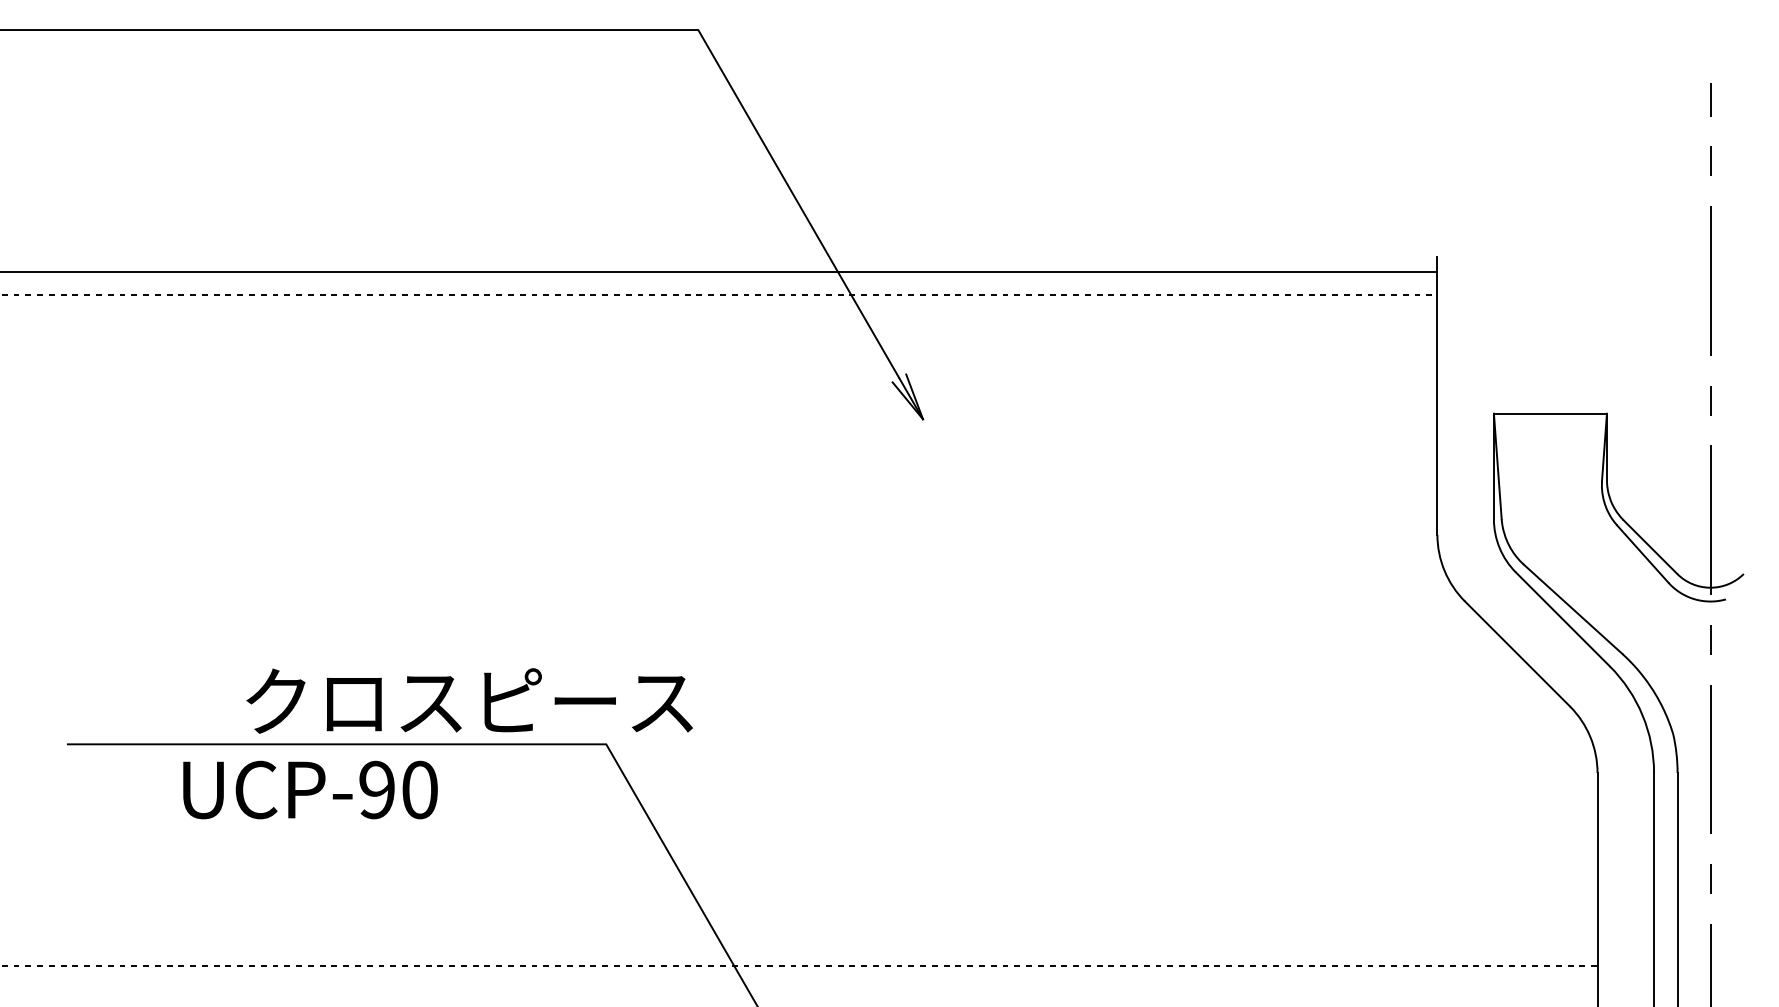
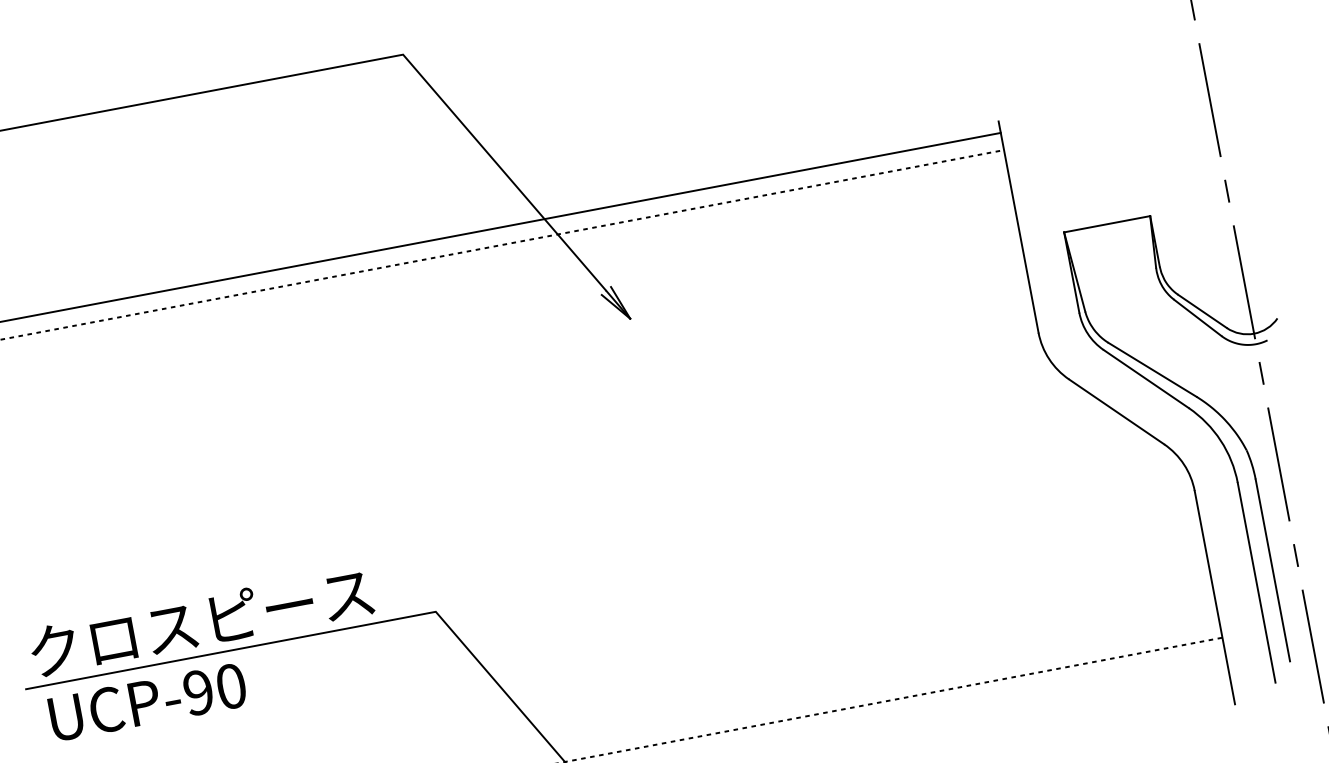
text: (469, 700) -> (201, 621), moved
text: (310, 789) -> (147, 701), moved

